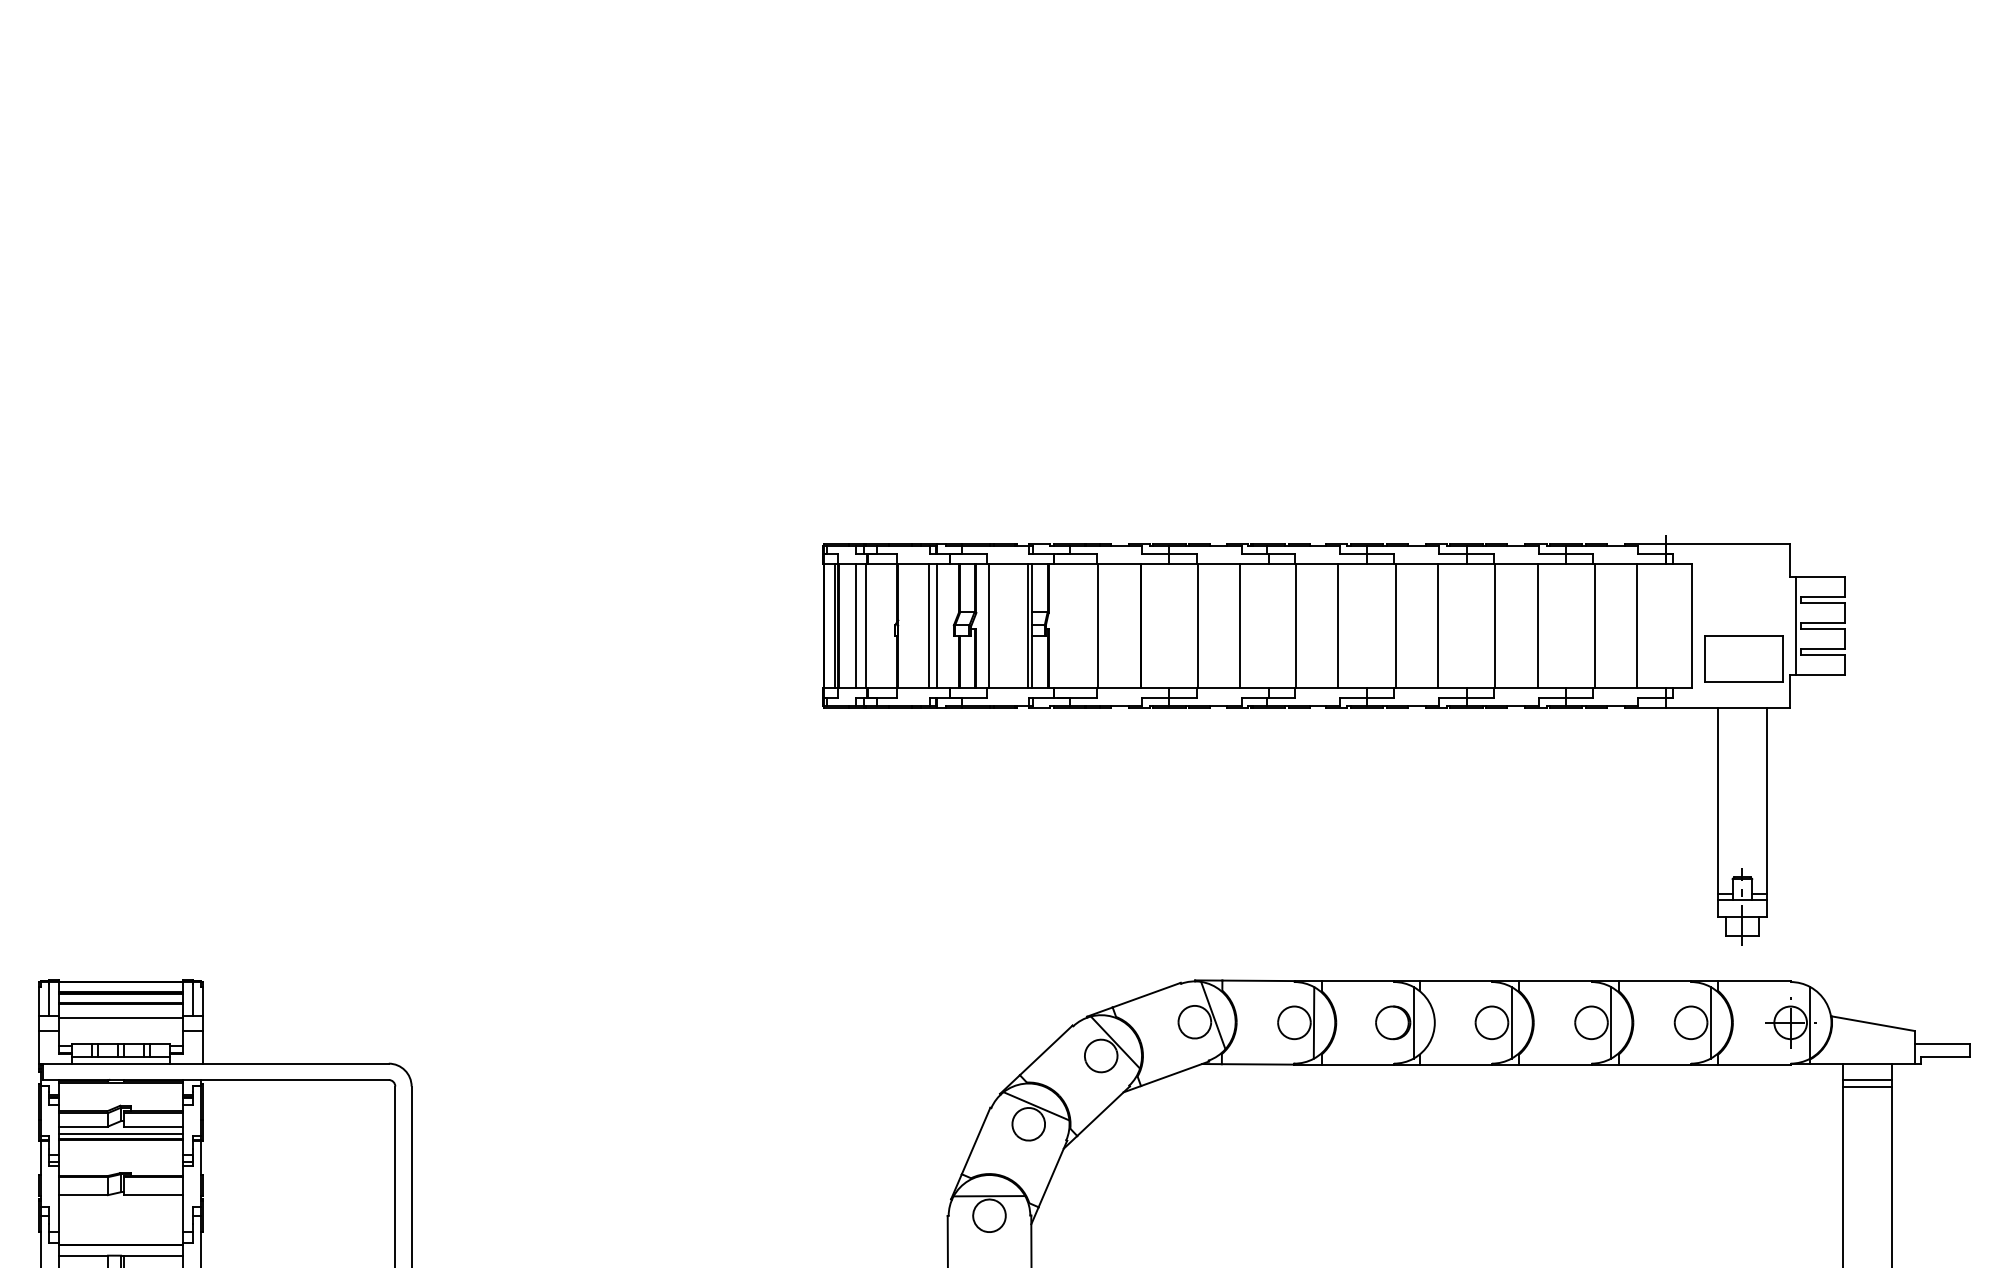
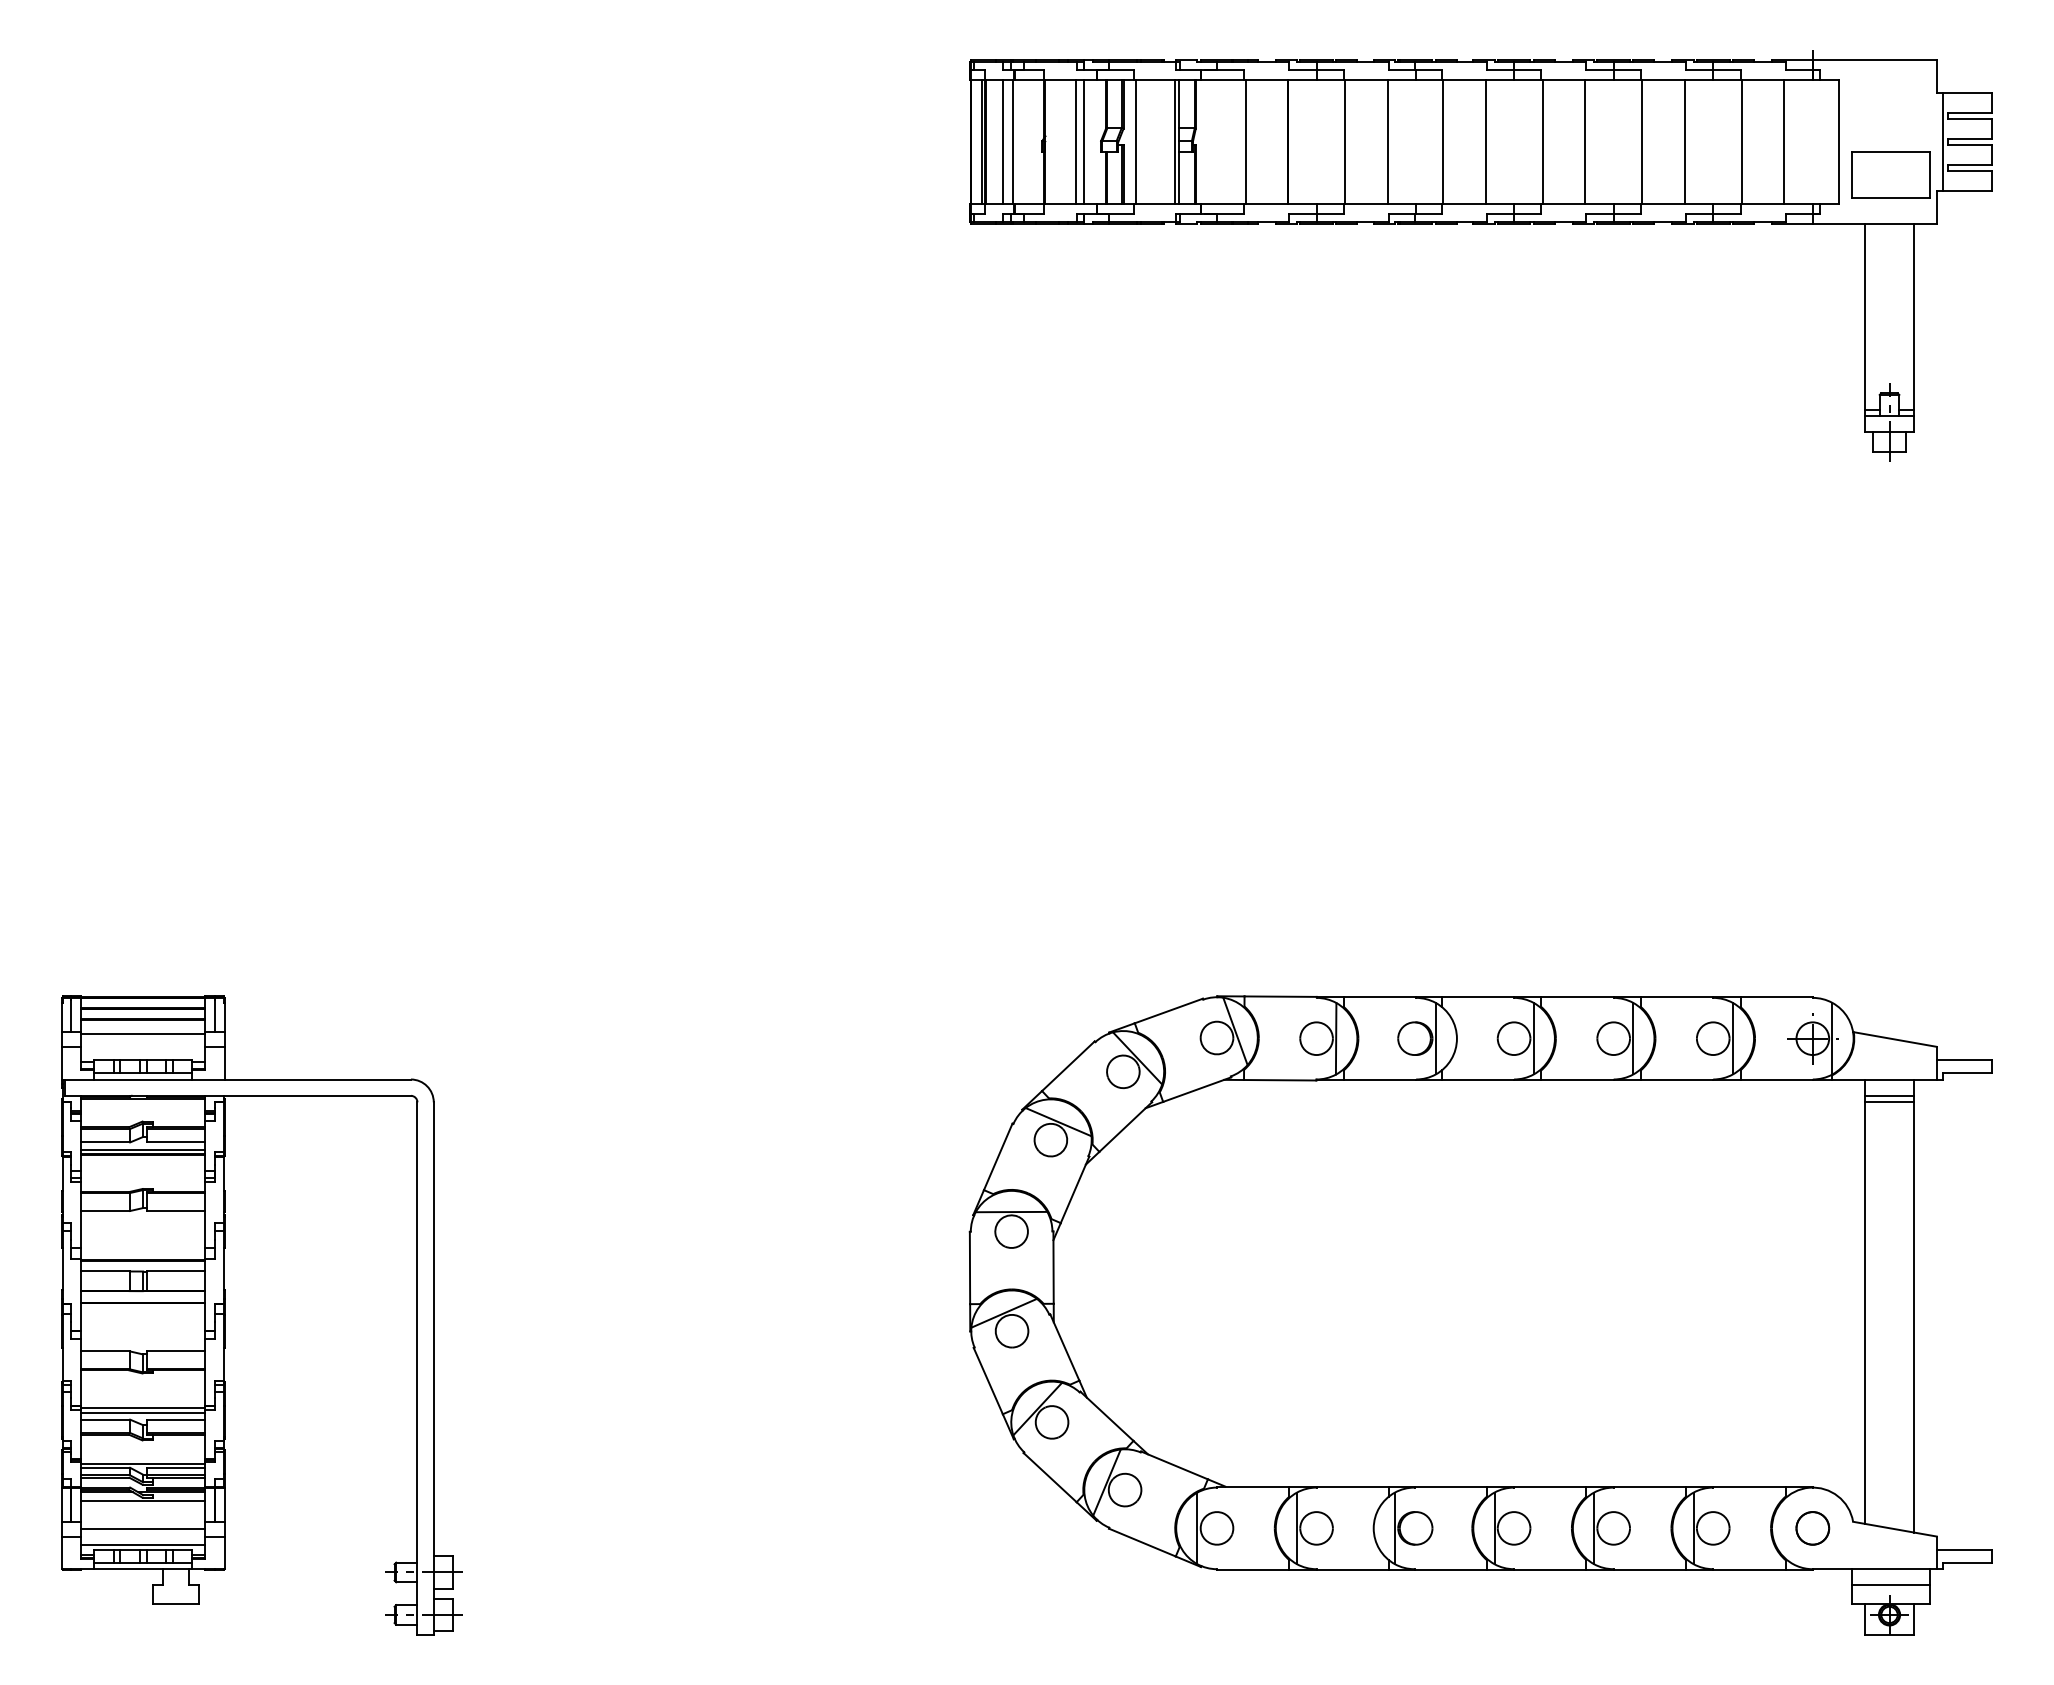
part: (1333, 708) -> (1480, 224), moved

